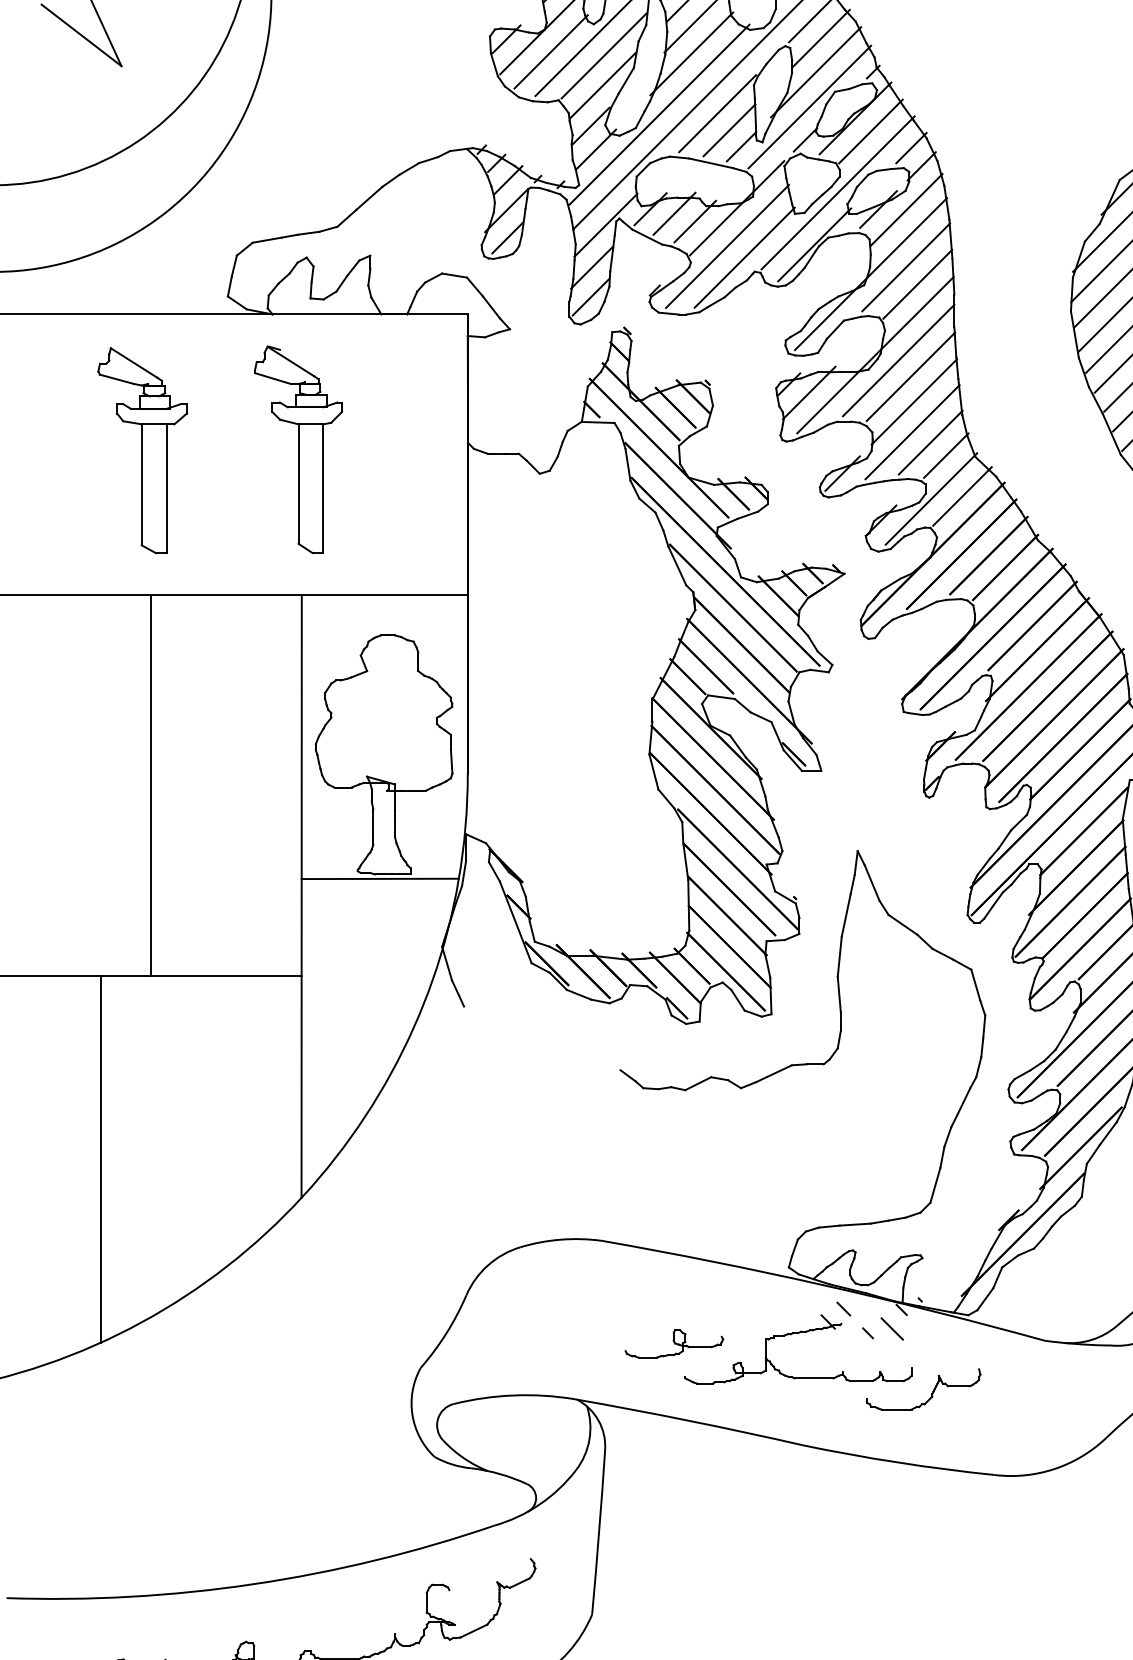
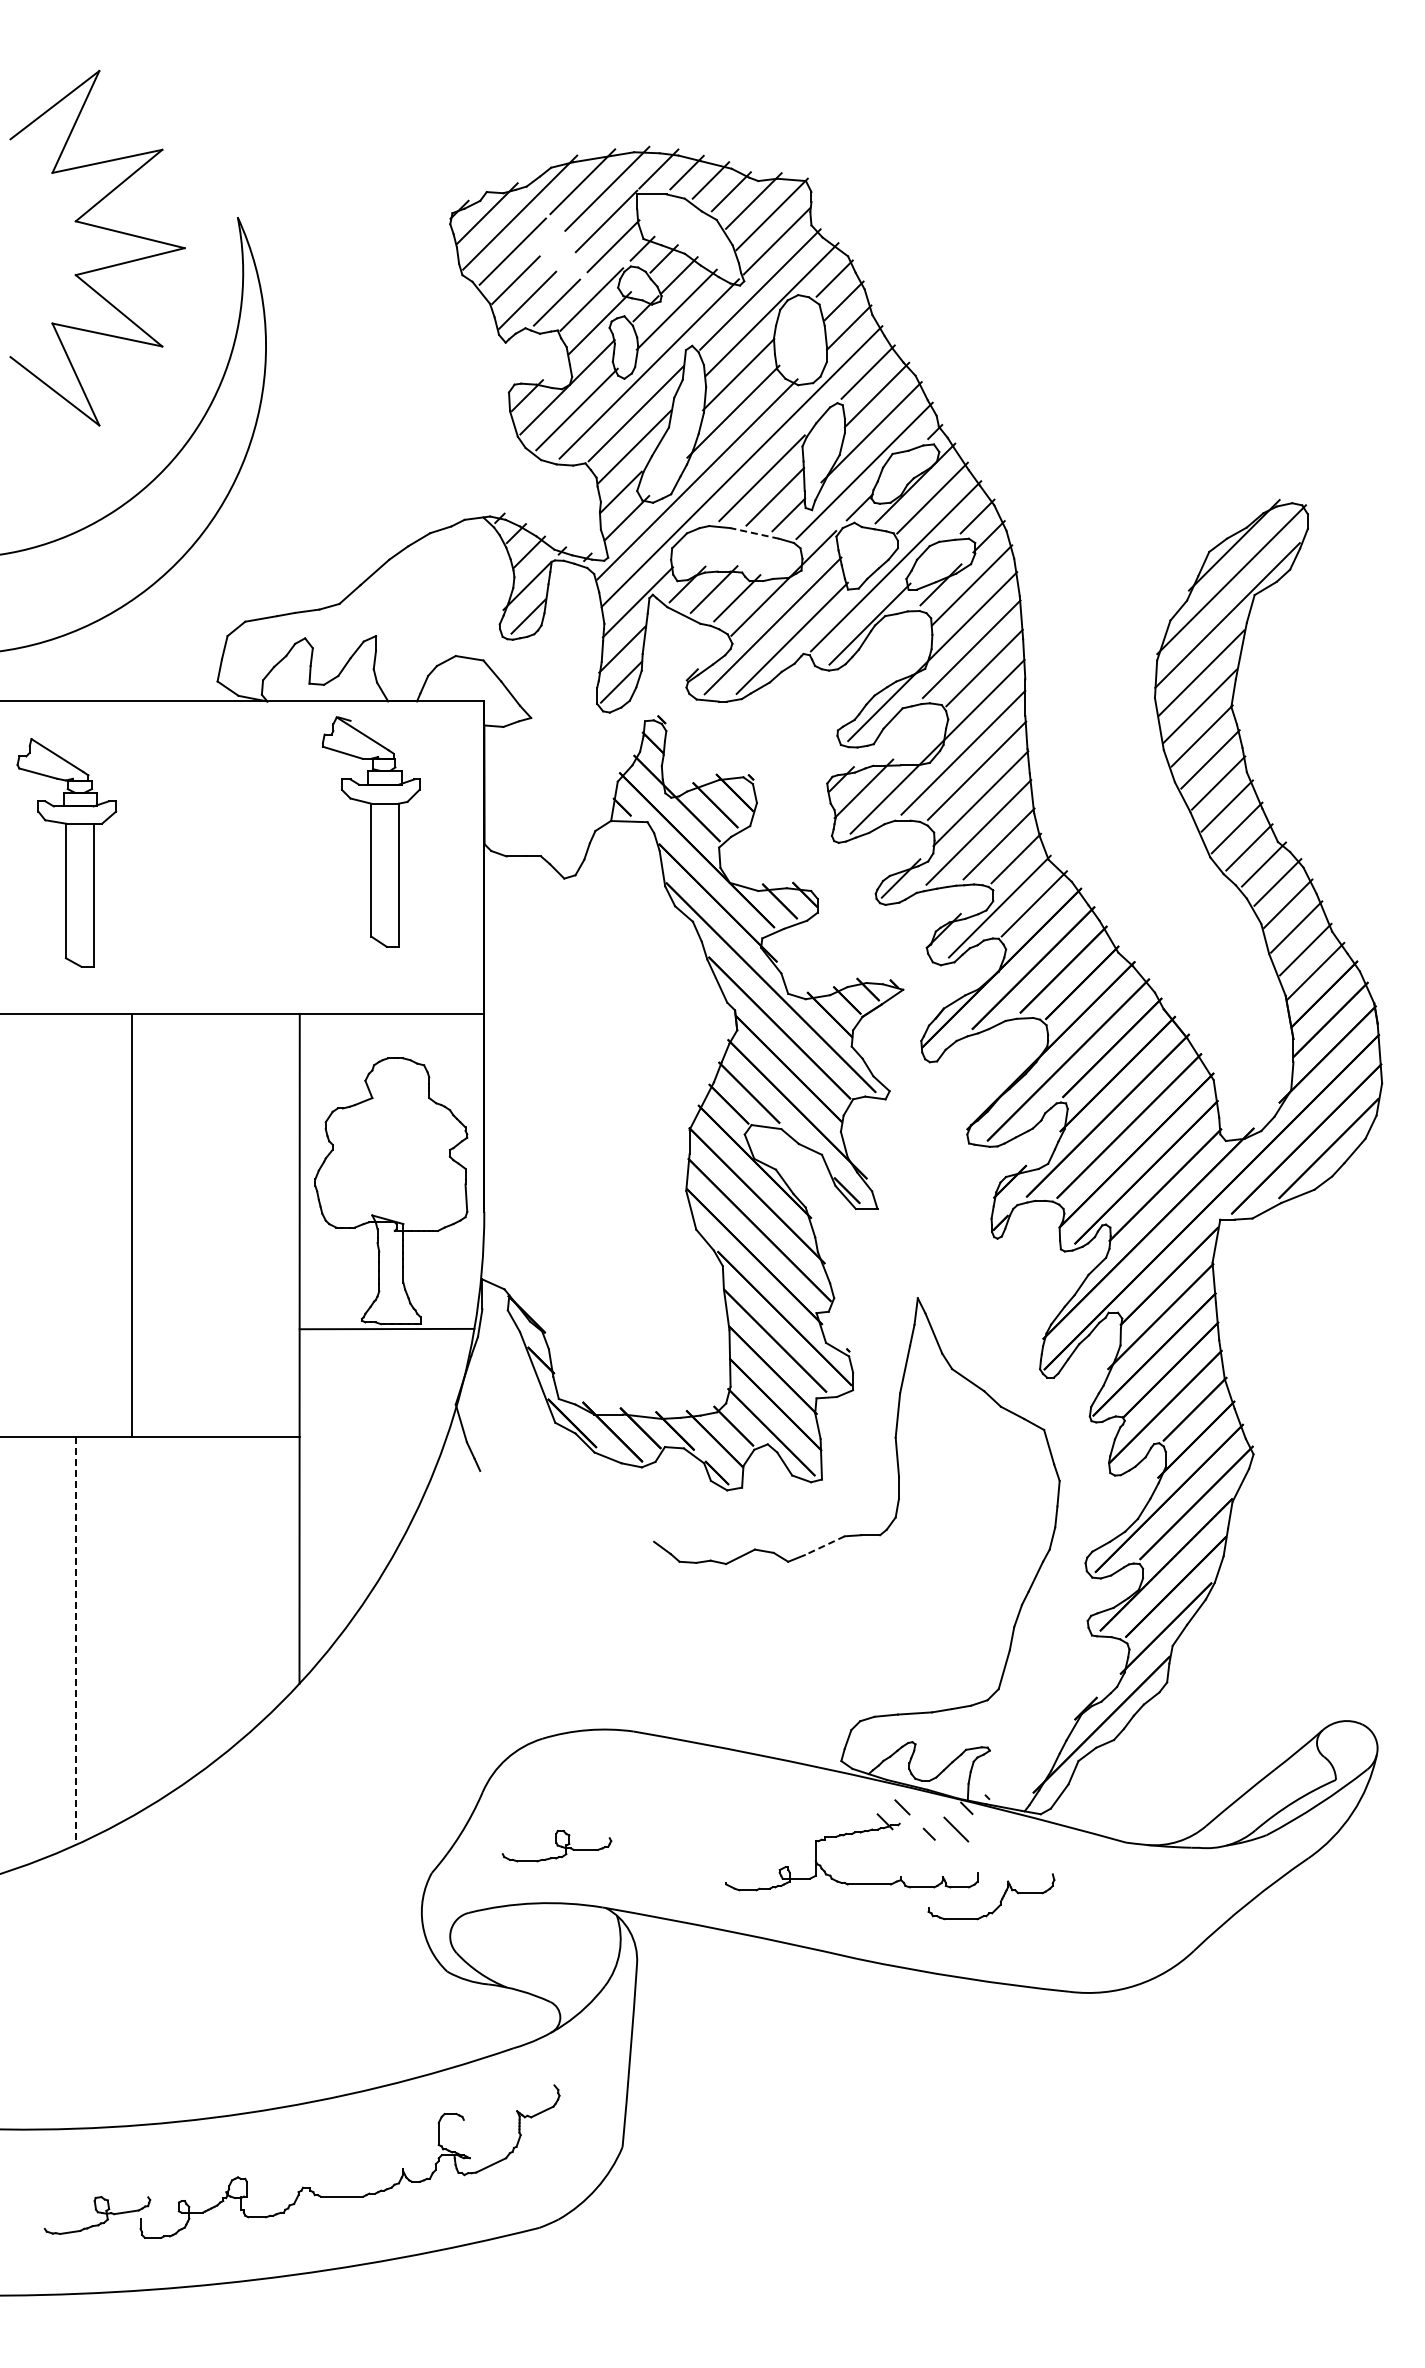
line: (710, 163) -> (754, 533), solid -> dashed
part: (298, 449) -> (371, 831), moved
part: (142, 450) -> (66, 852), moved
line: (773, 1073) -> (824, 1545), solid -> dashed
line: (100, 1159) -> (76, 1640), solid -> dashed
part: (673, 1344) -> (556, 1846), moved

